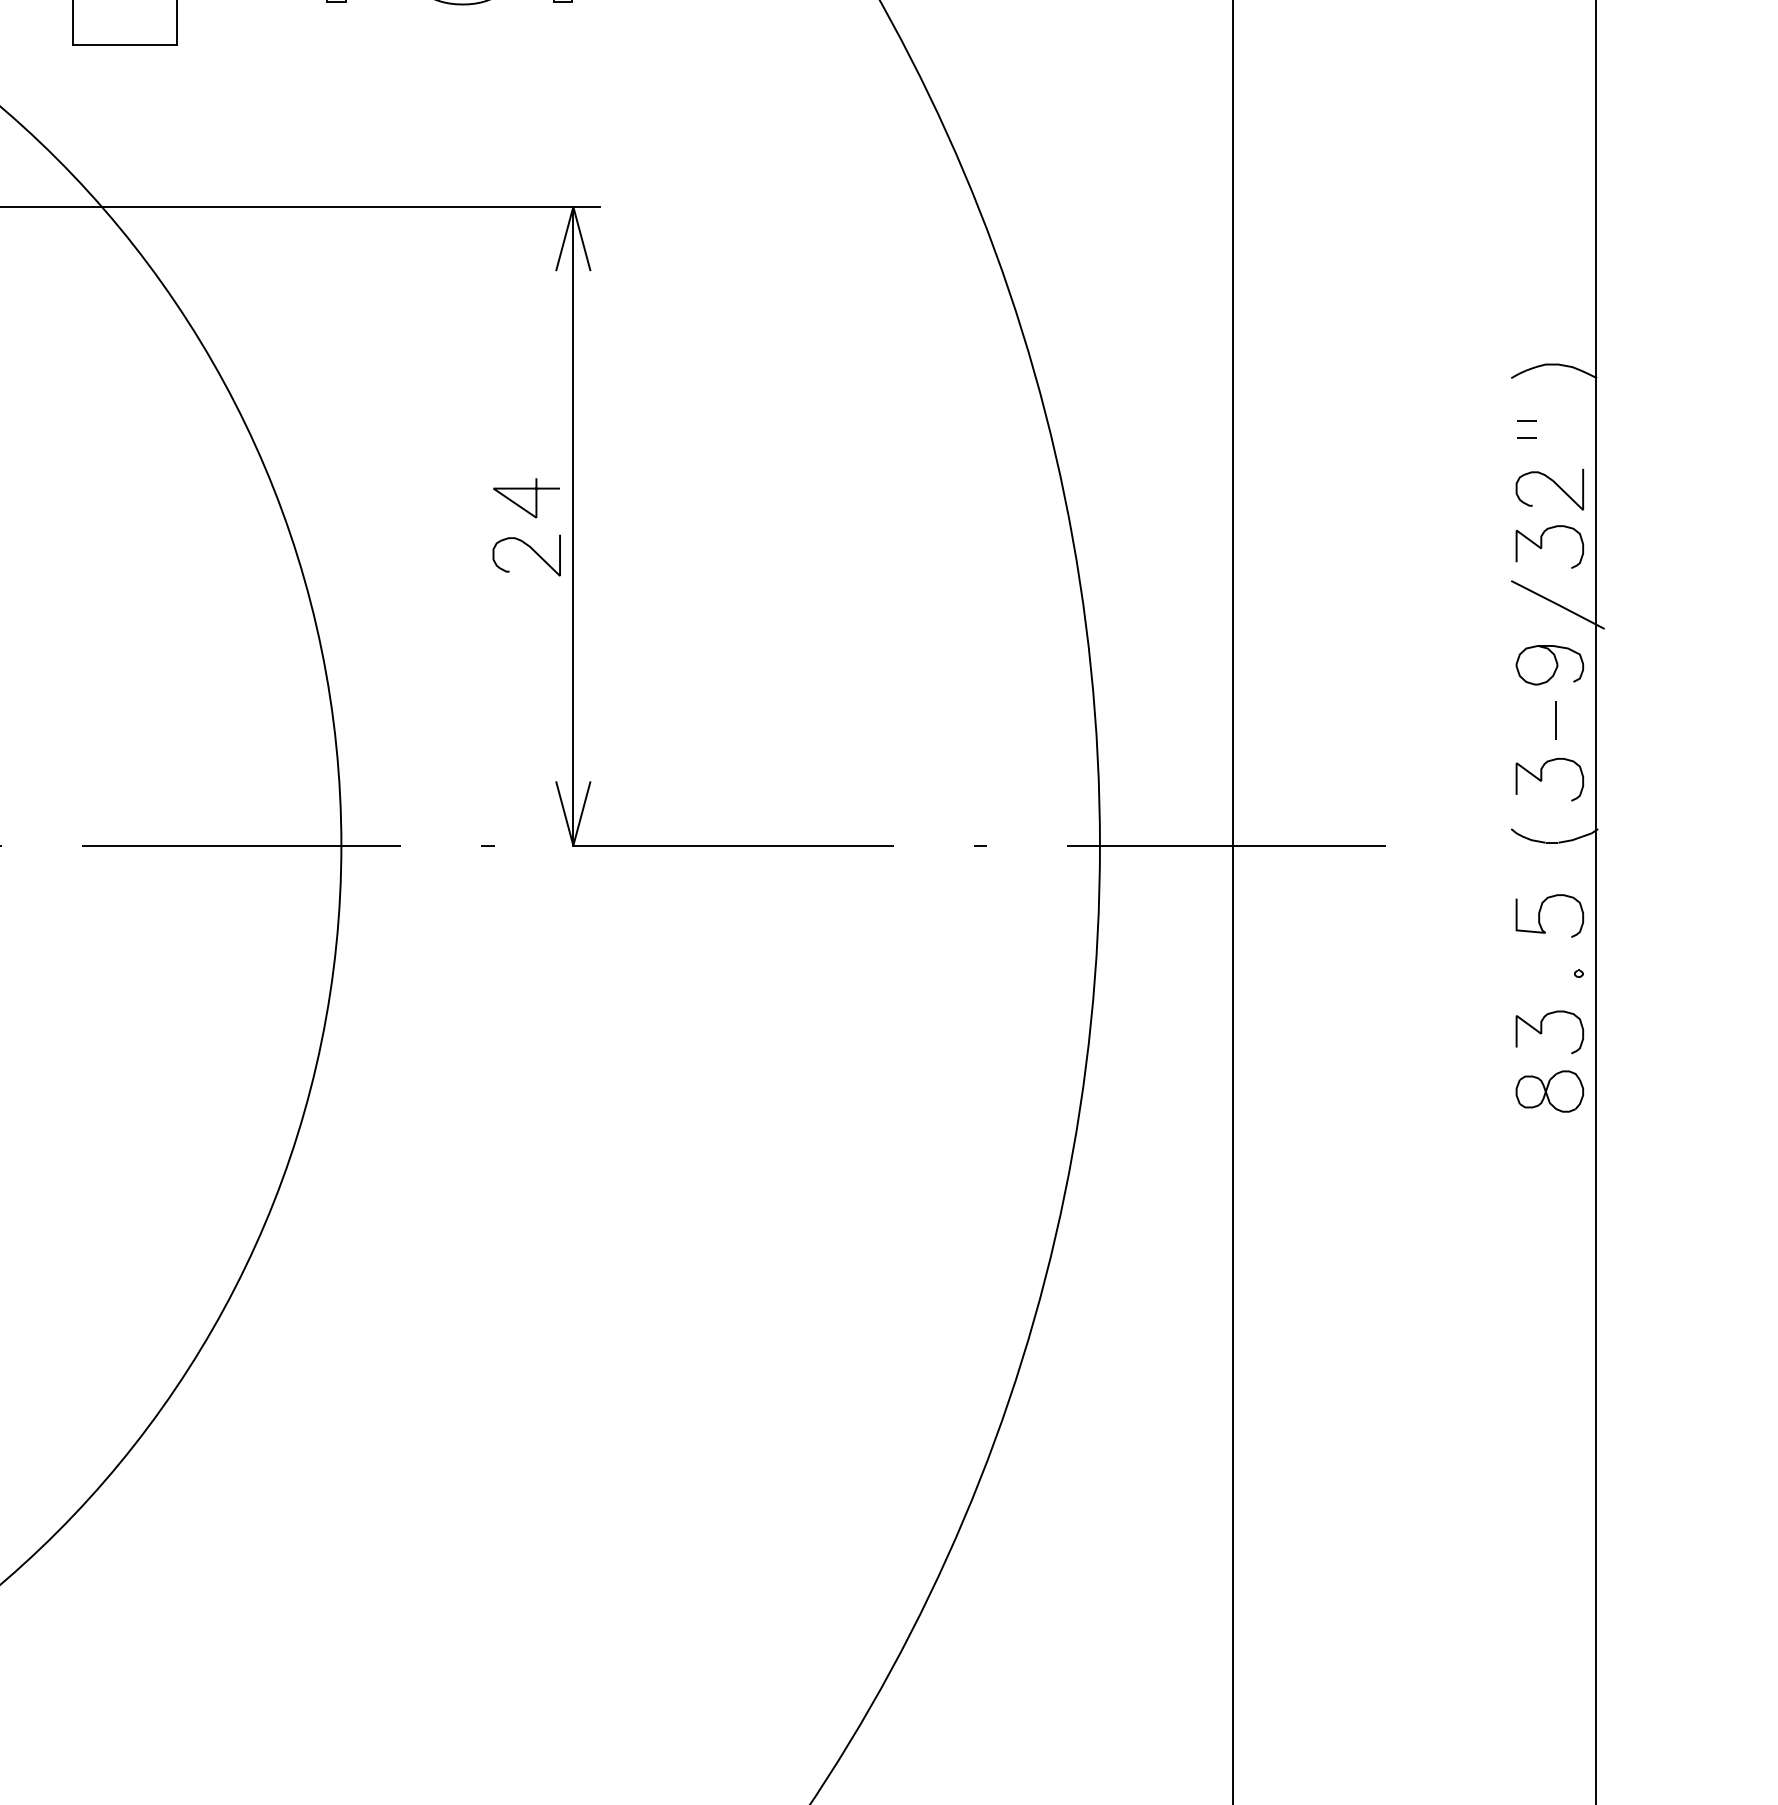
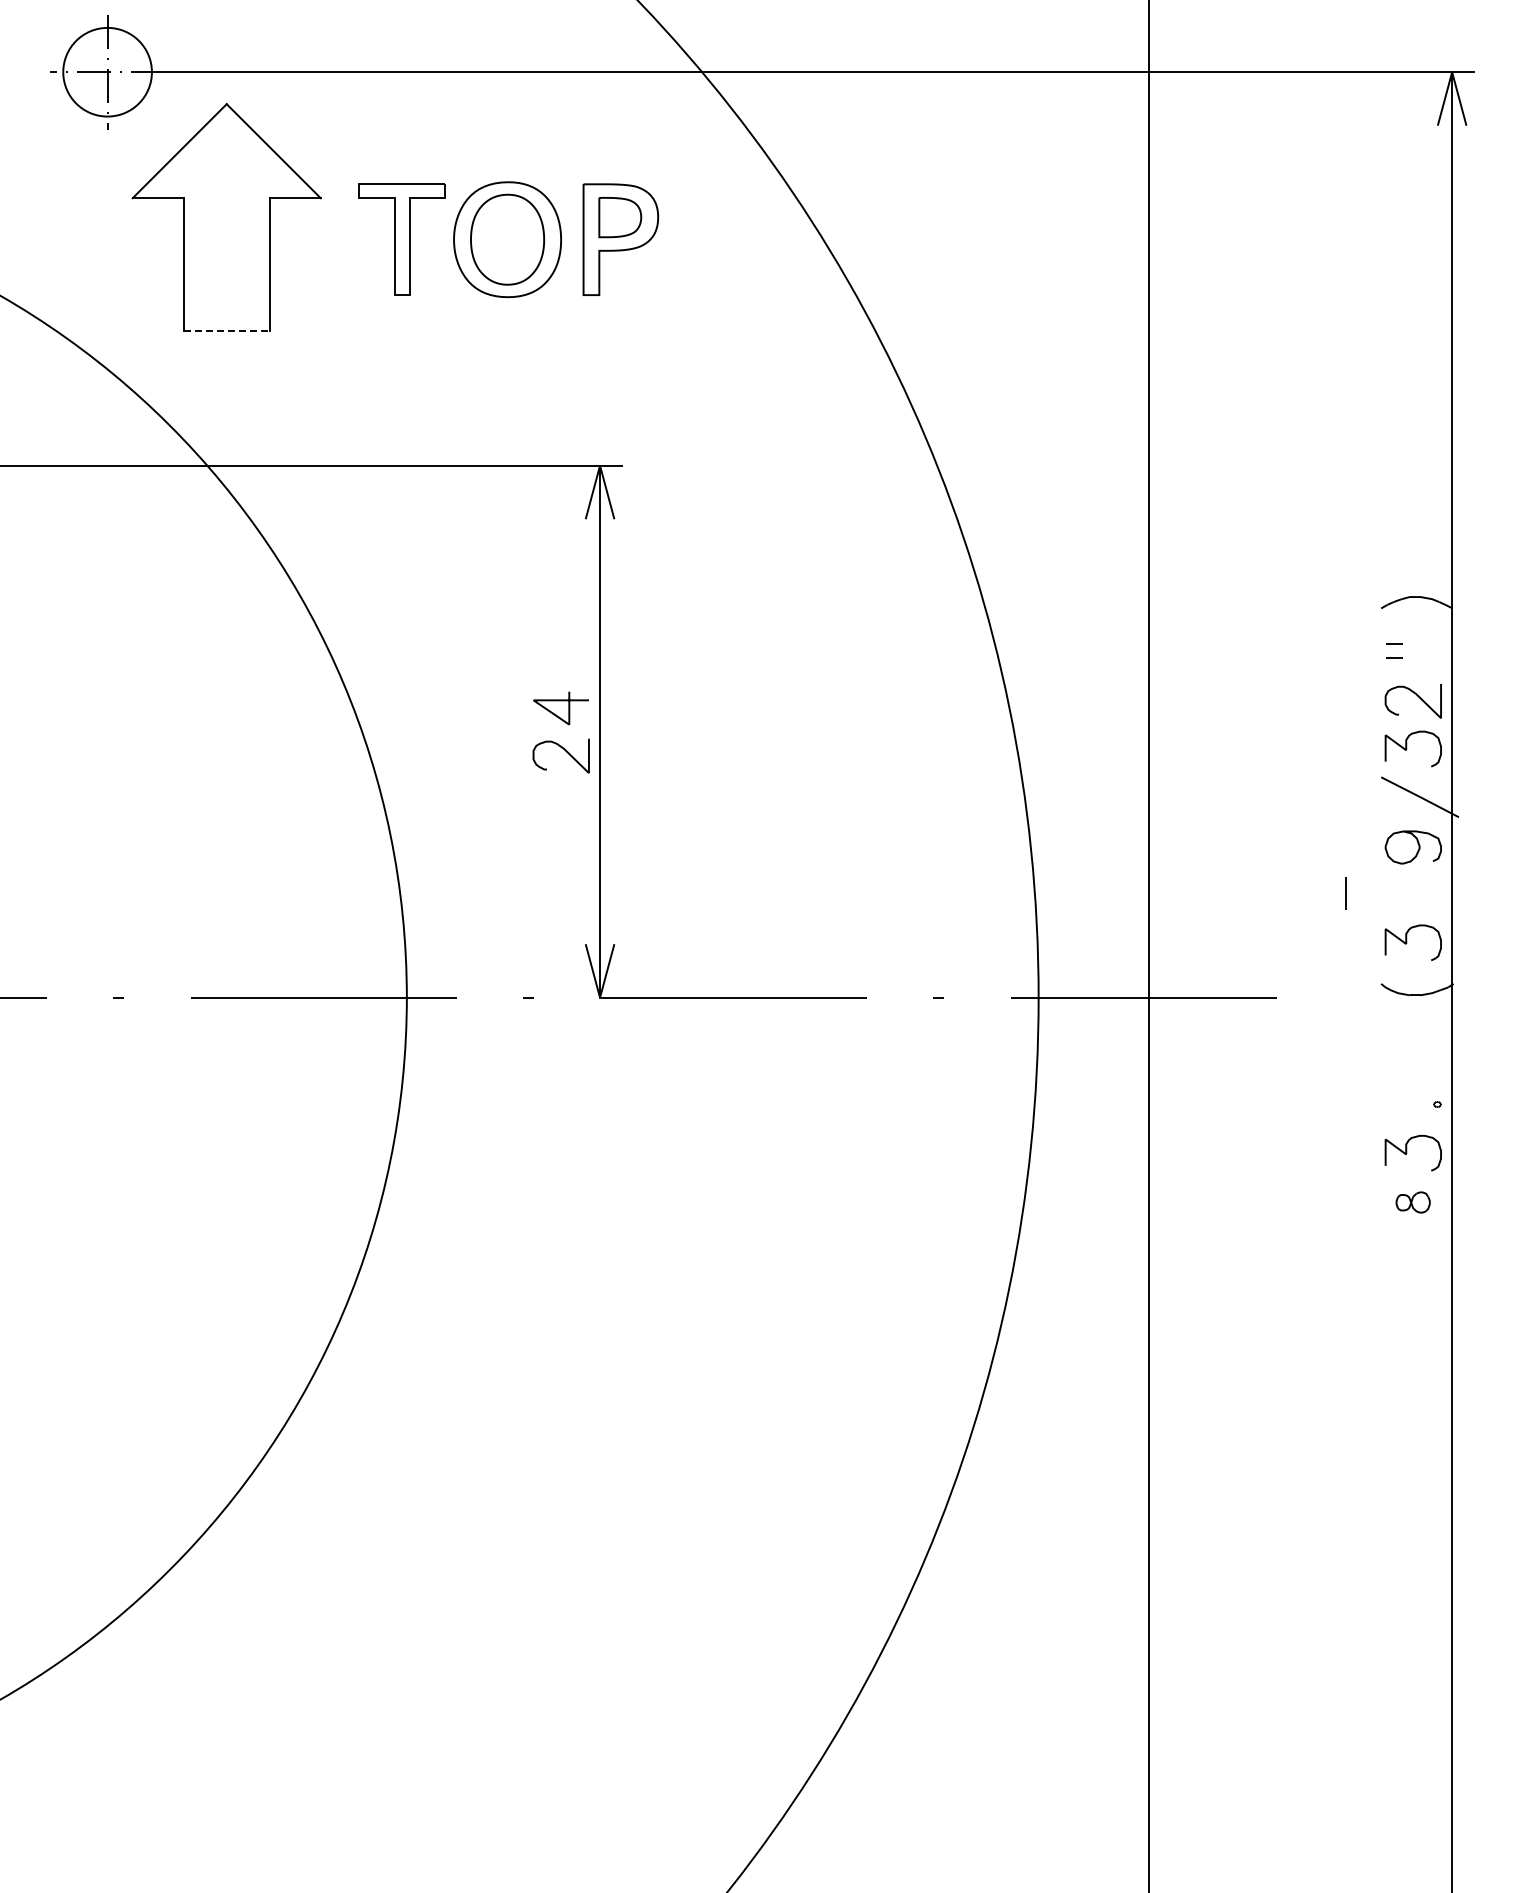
line: (126, 45) -> (227, 331), solid -> dashed
line: (1556, 720) -> (1345, 893), moved
curve: (1540, 916) -> (1405, 1056), removed
part: (1548, 1091) -> (1412, 1202), size x0.6

